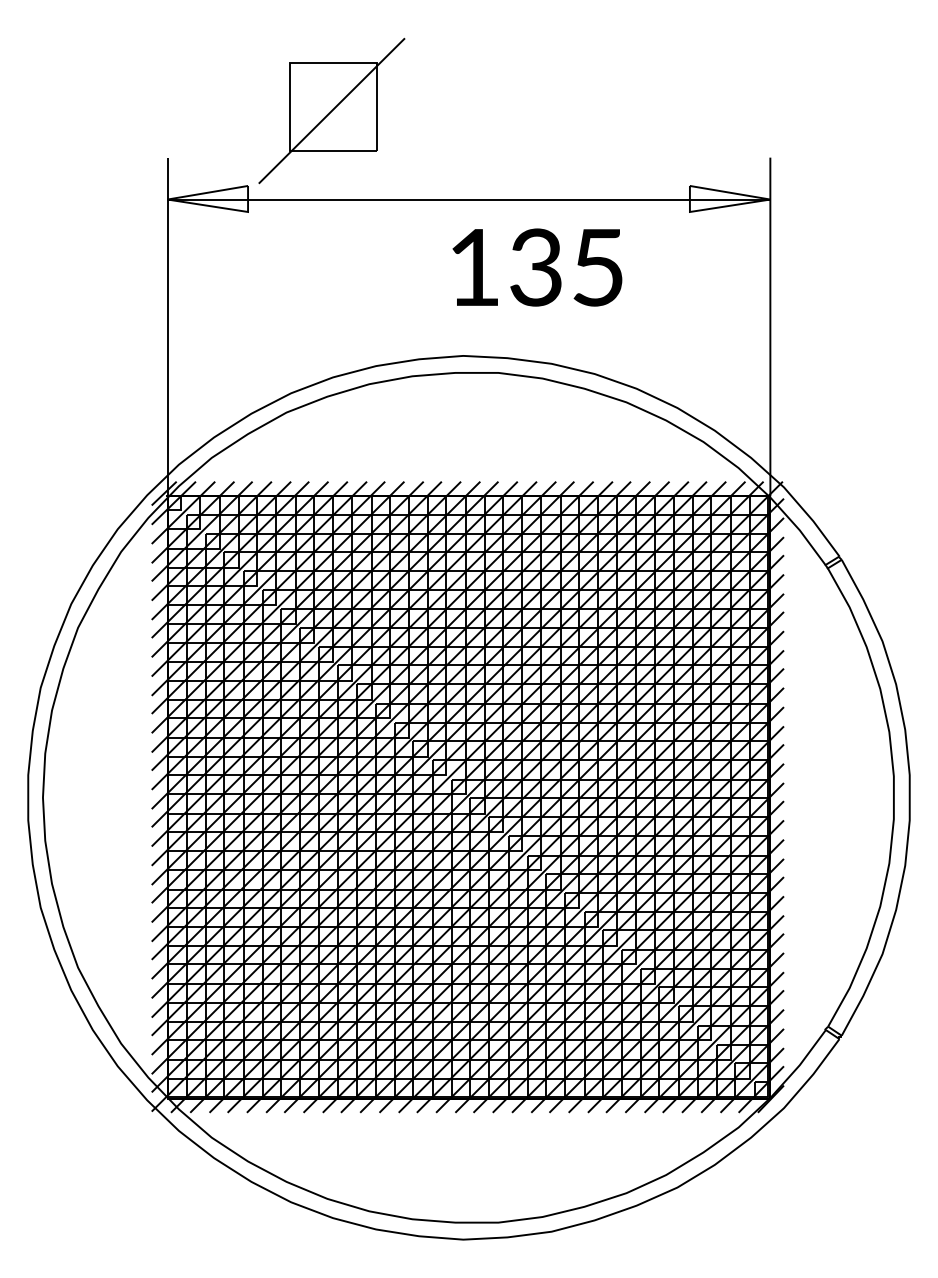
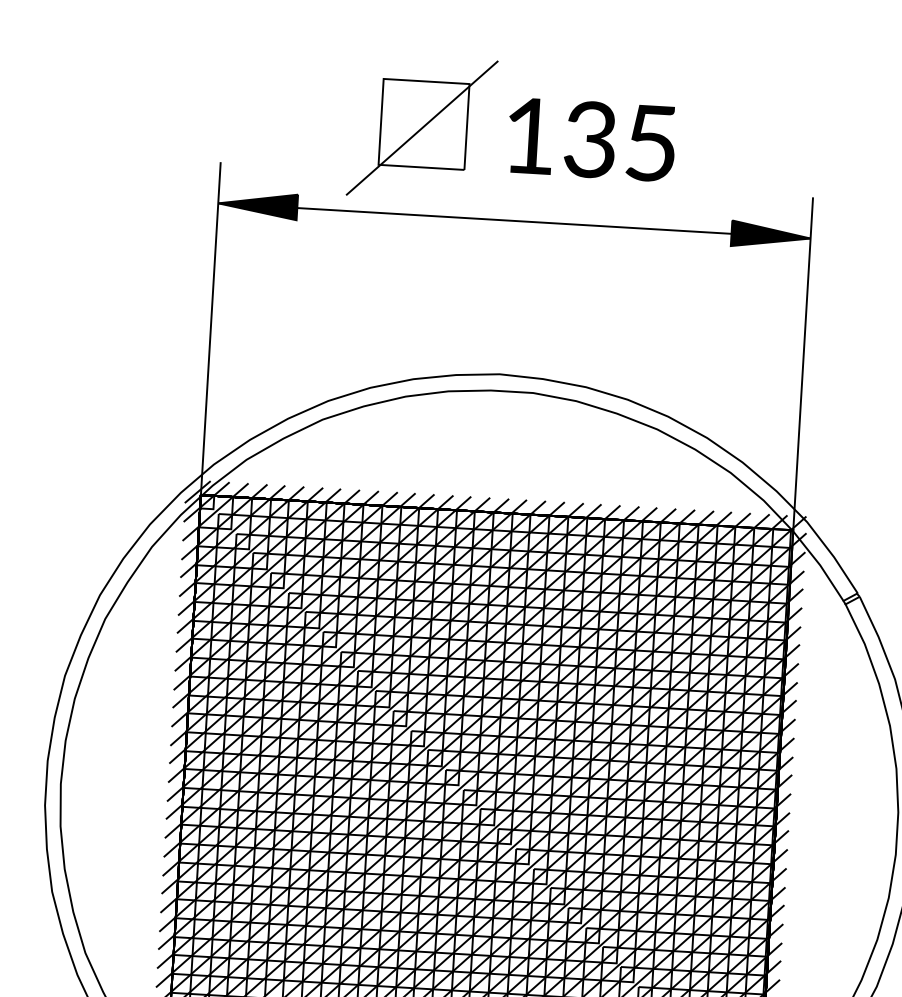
part: (331, 110) -> (421, 127), moved
fill: (207, 198) -> (257, 204), added
fill: (729, 198) -> (770, 235), added
text: (537, 267) -> (591, 139), moved

